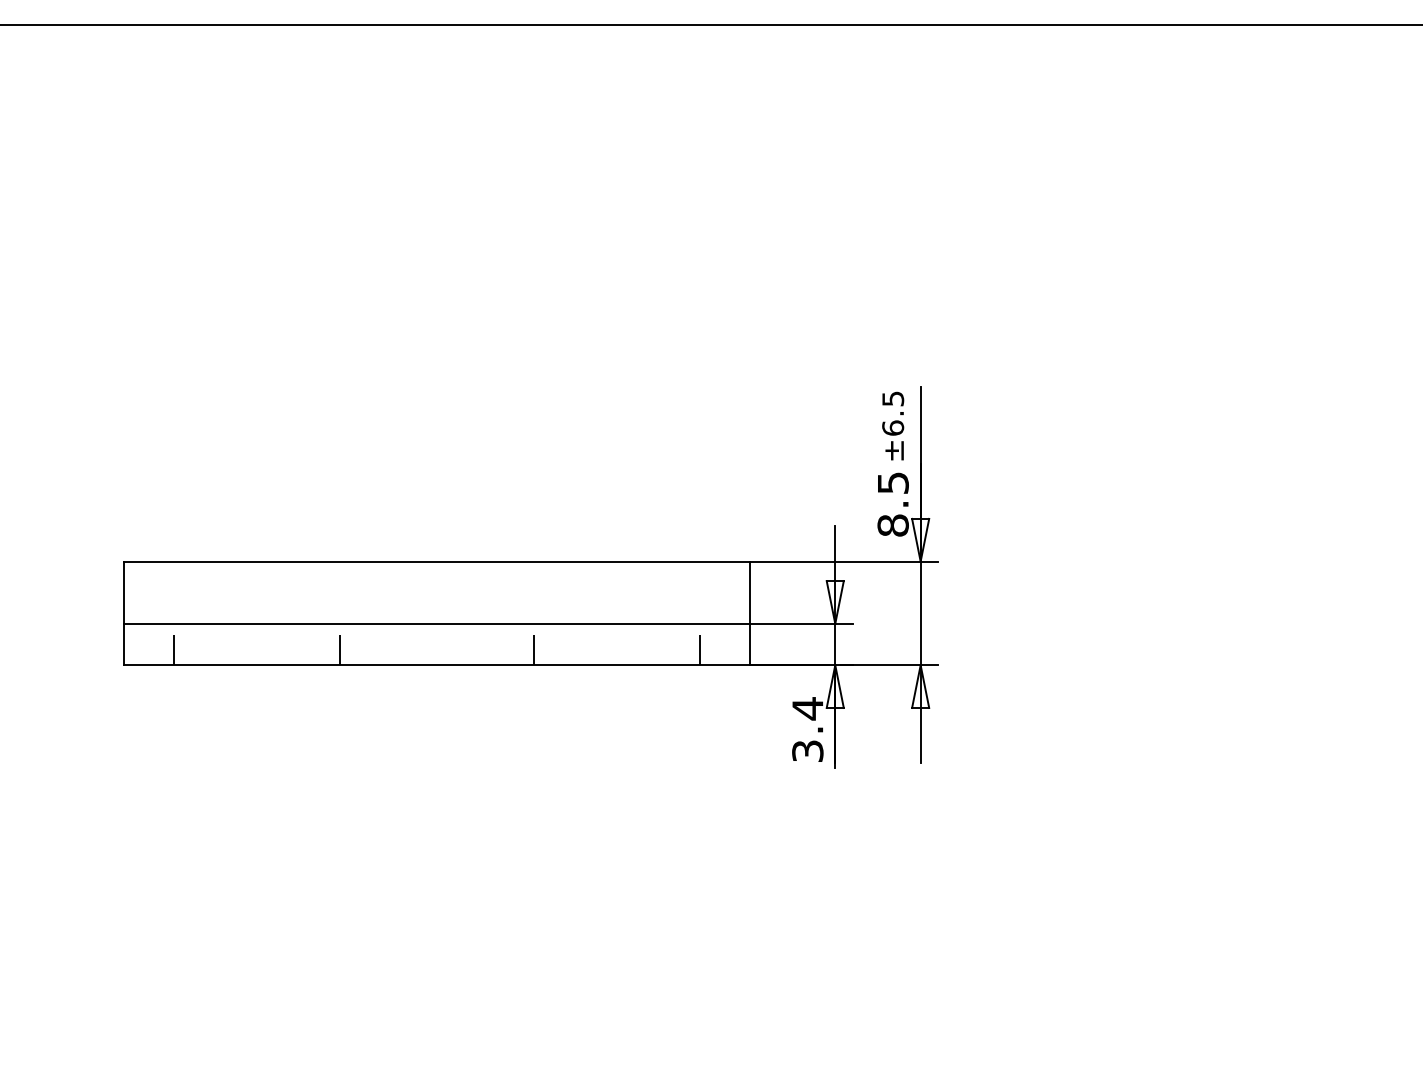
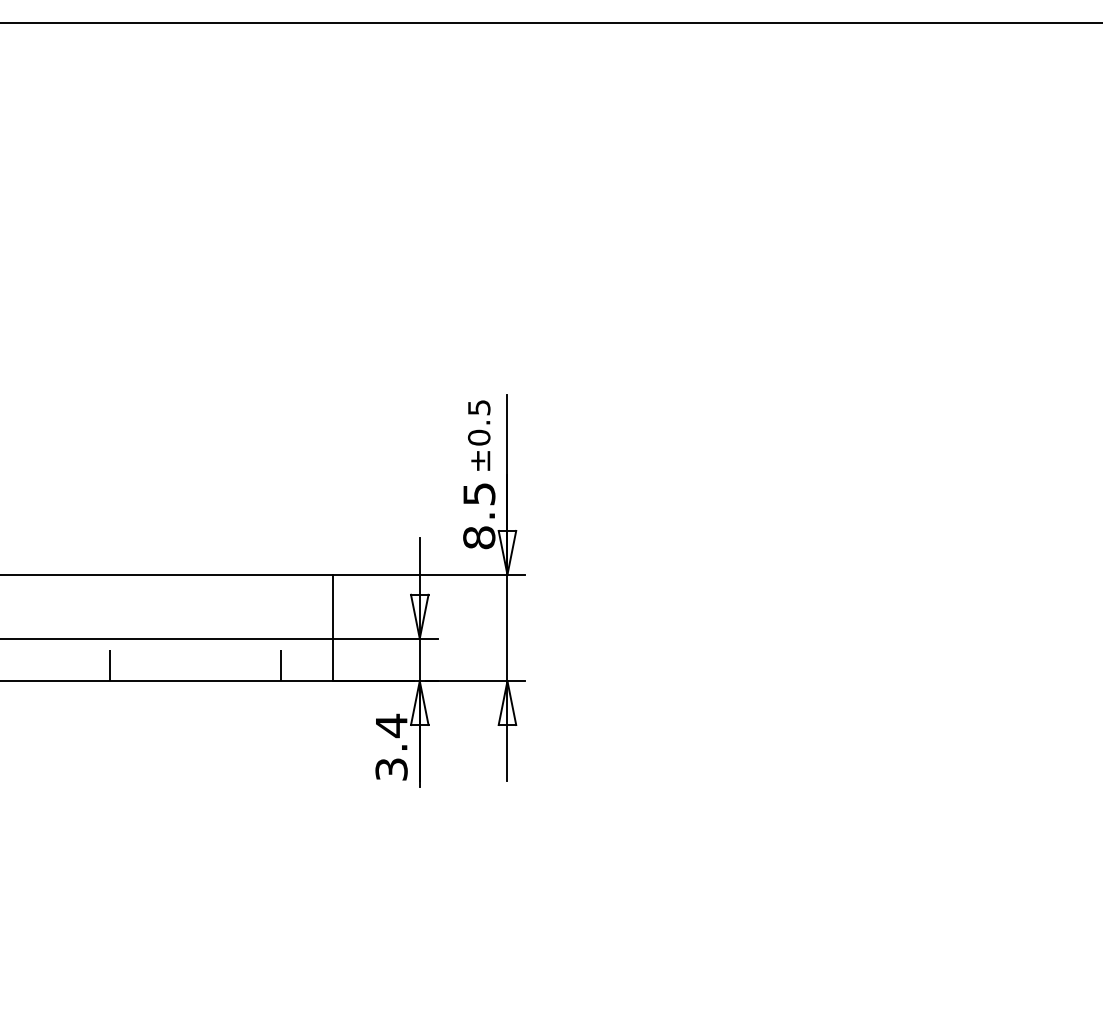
text: (892, 427) -> (478, 437), ±6.5 -> ±0.5

